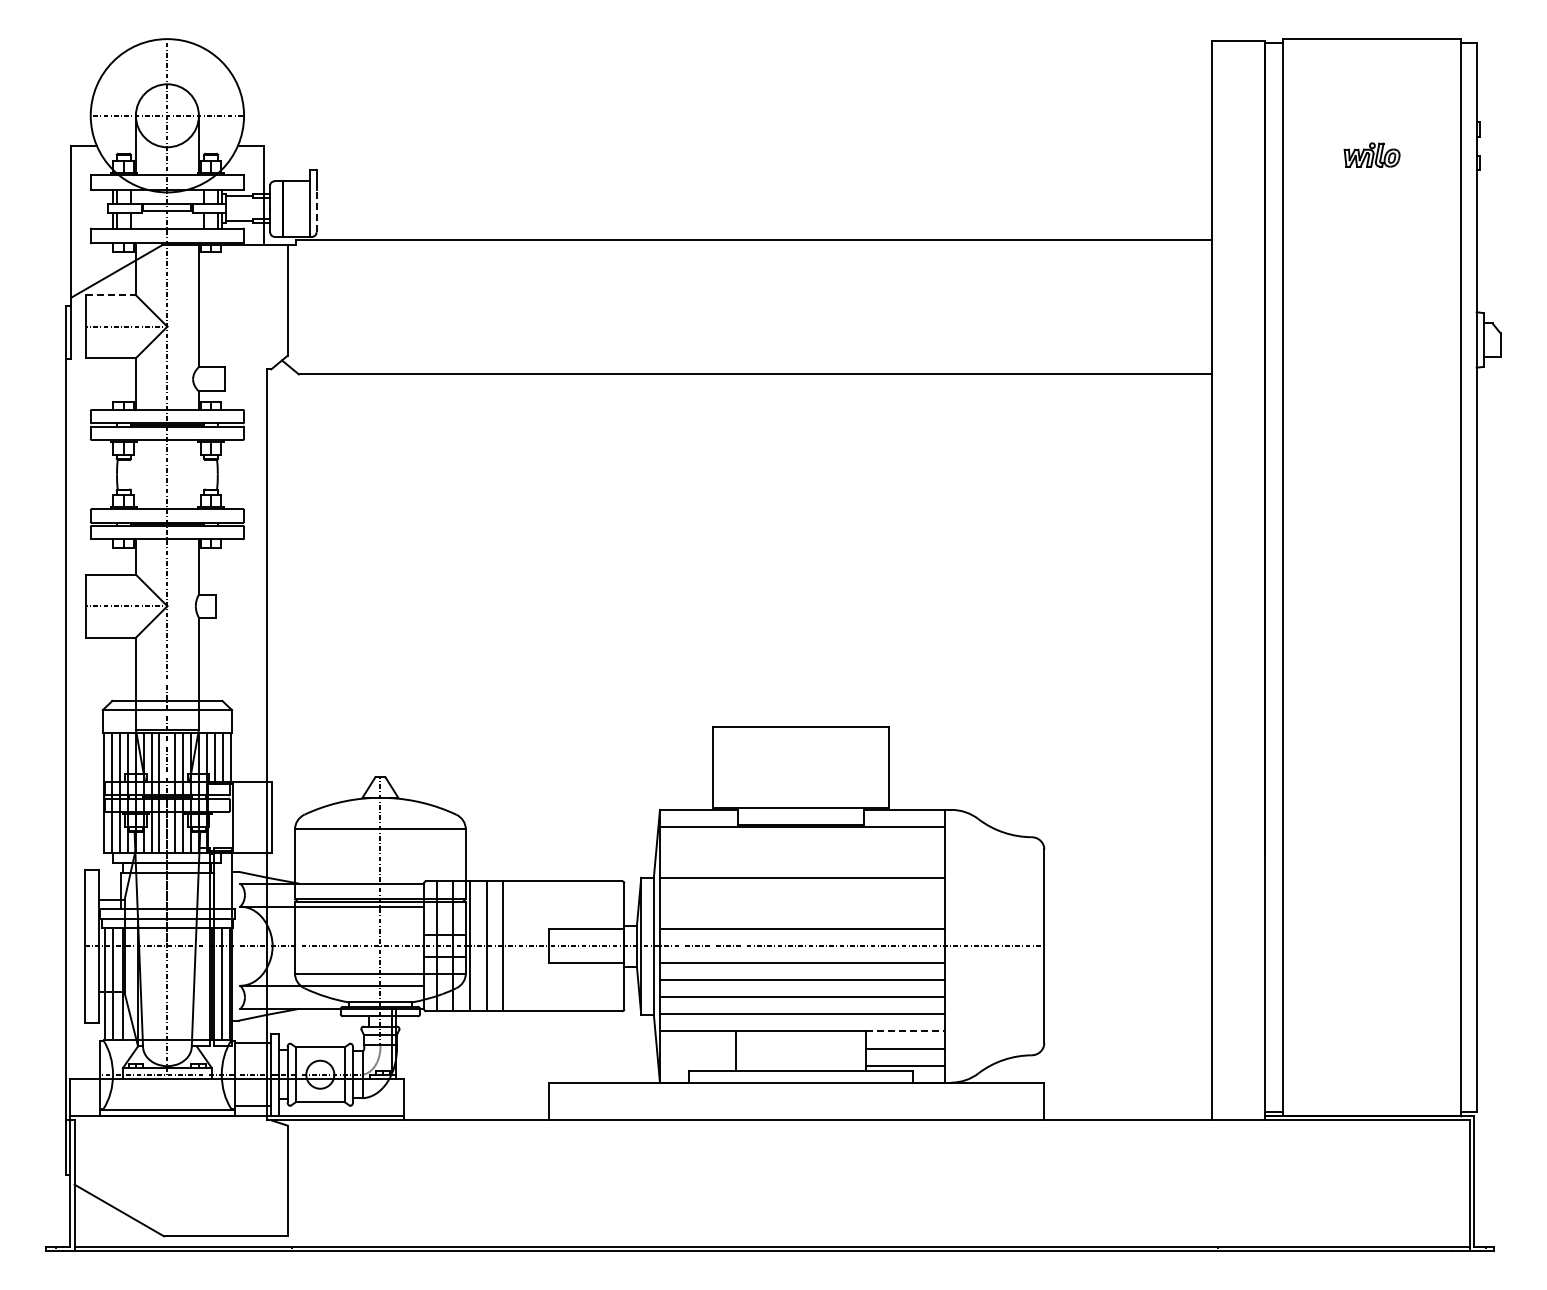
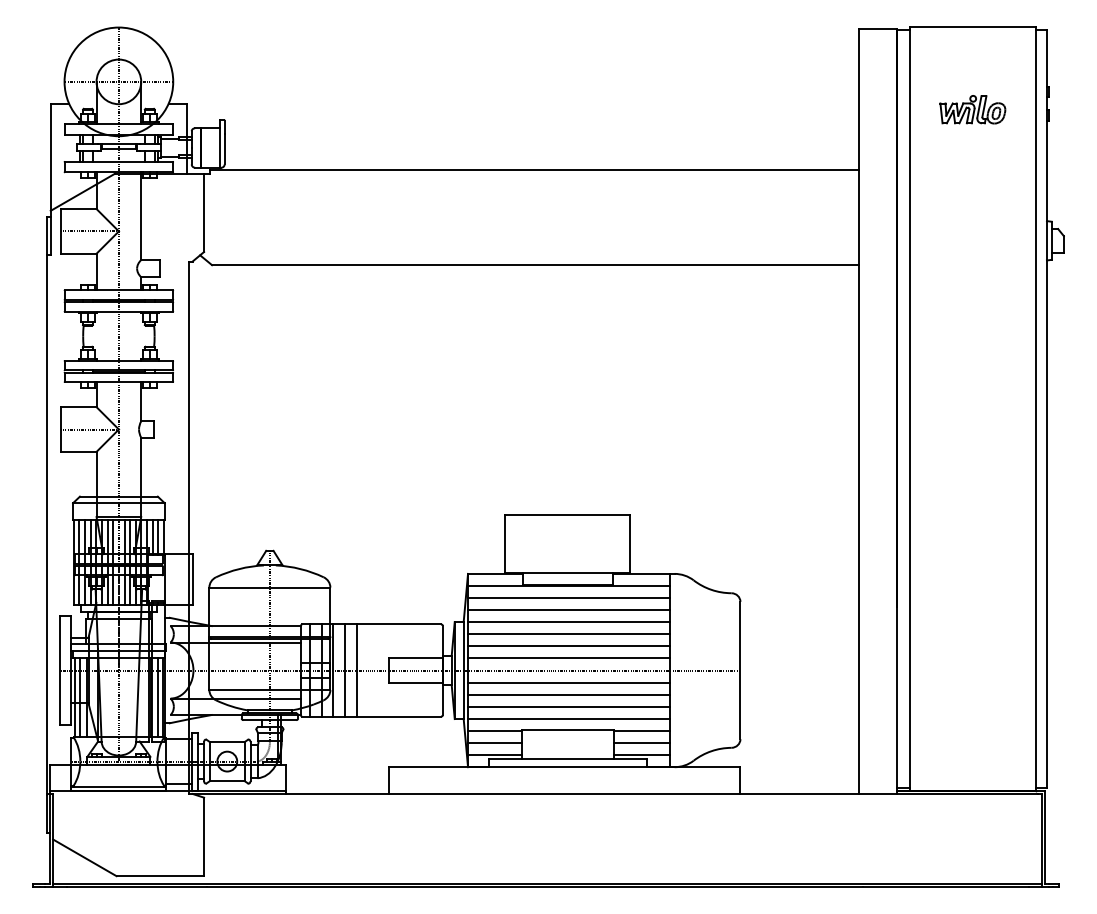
part: (1371, 154) -> (972, 109), size x1.67
line: (316, 210) -> (224, 149), dashed -> solid
line: (111, 295) -> (79, 209), dashed -> solid
line: (802, 844) -> (569, 598), added
line: (802, 861) -> (569, 610), added
line: (802, 895) -> (569, 634), added
line: (802, 912) -> (569, 646), added
line: (905, 1031) -> (642, 730), dashed -> solid
line: (697, 1048) -> (494, 743), added
line: (697, 1065) -> (494, 755), added

